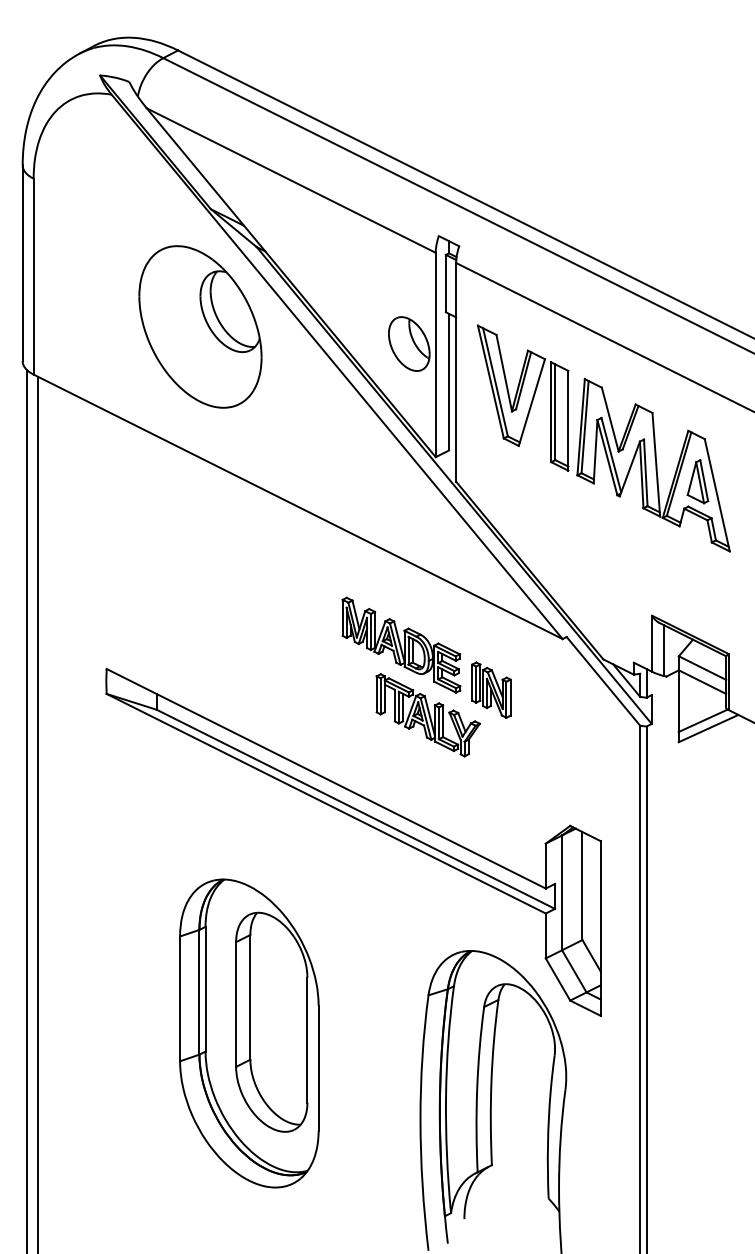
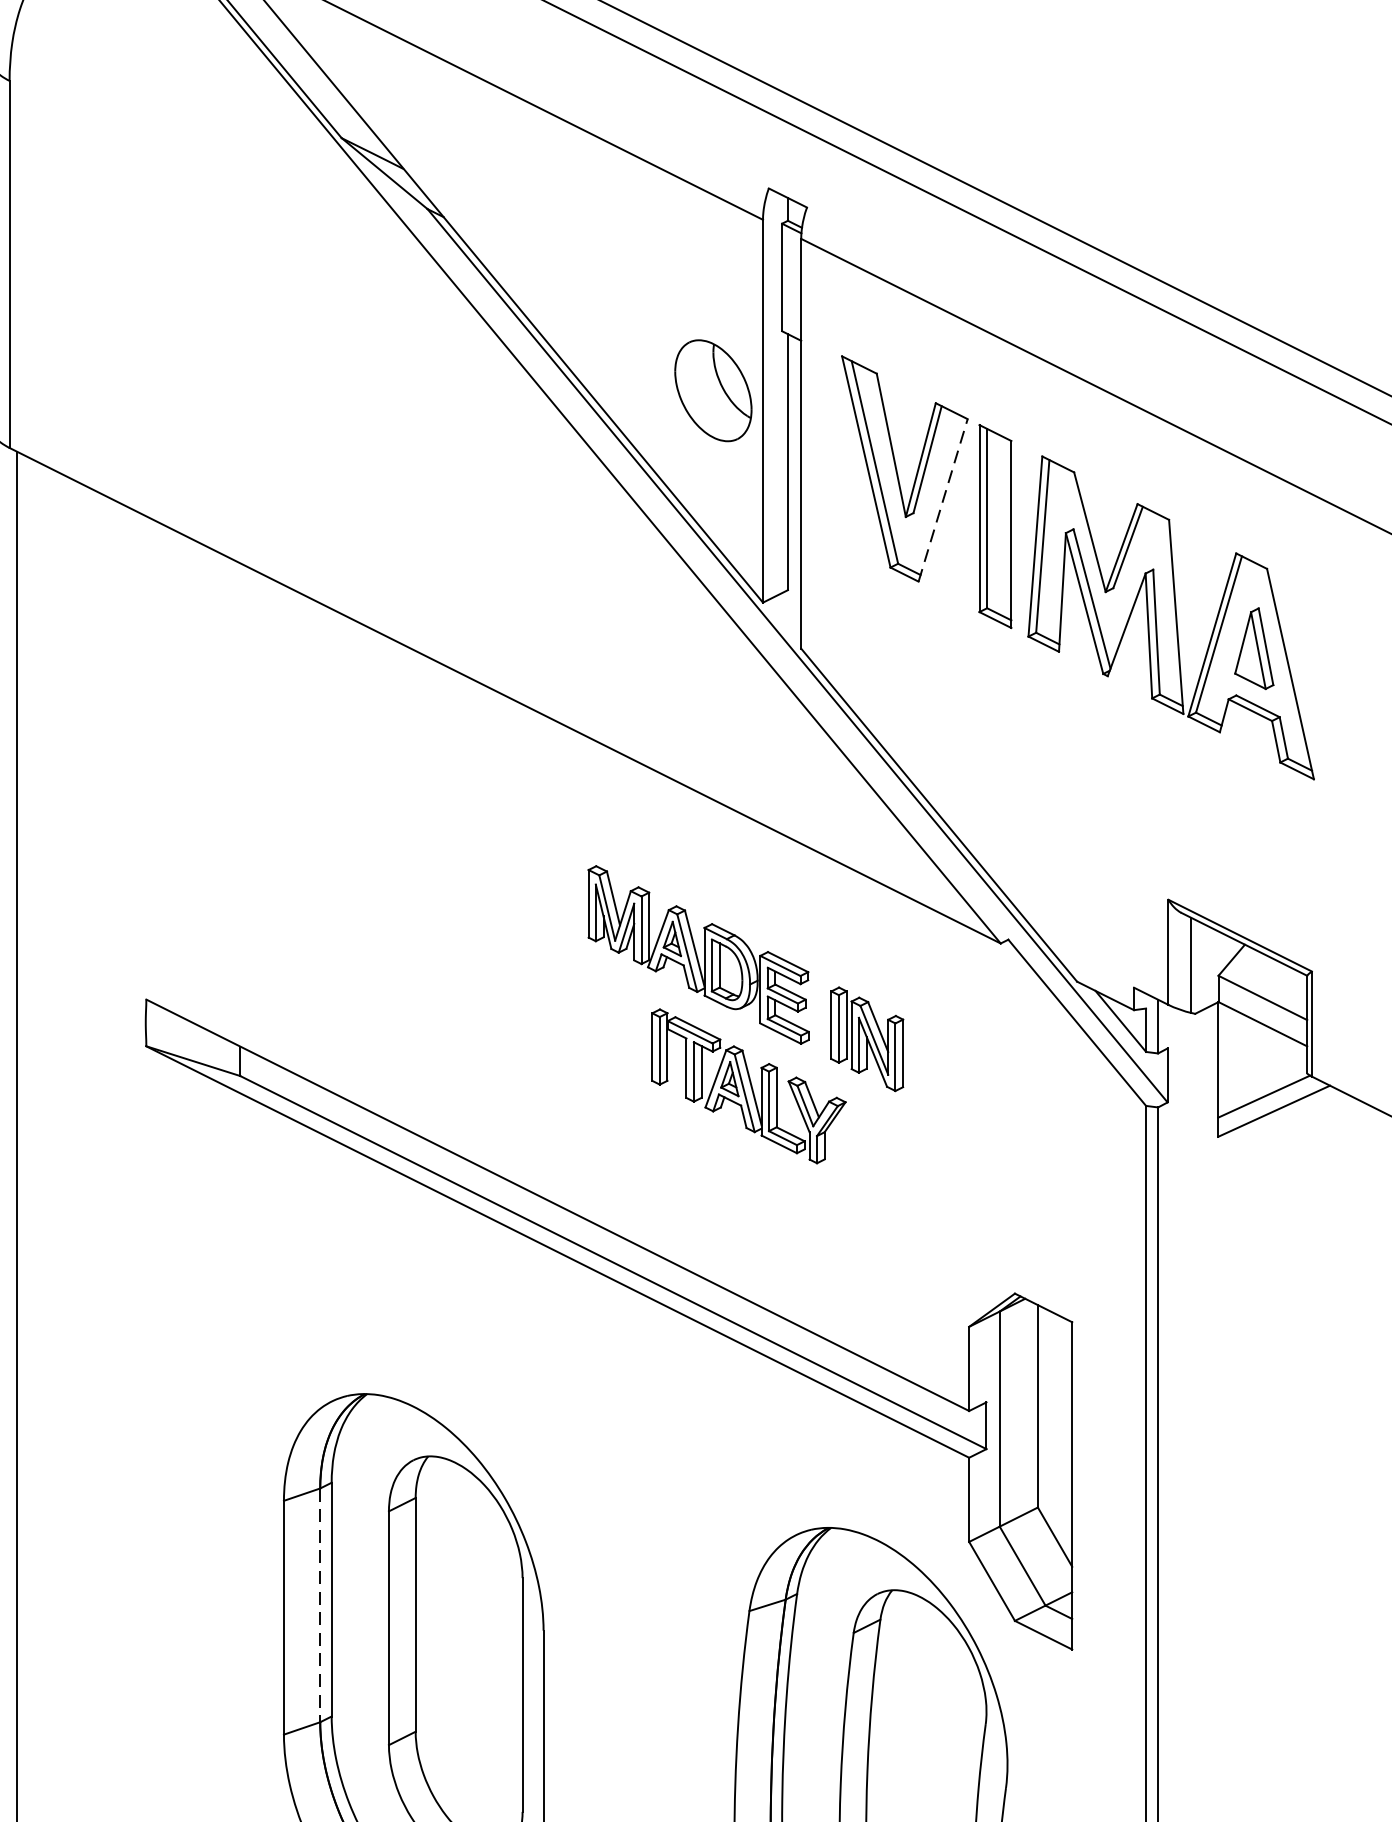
part: (200, 326) -> (322, 357), removed
line: (532, 402) -> (944, 500), solid -> dashed
line: (199, 992) -> (320, 1605), solid -> dashed

